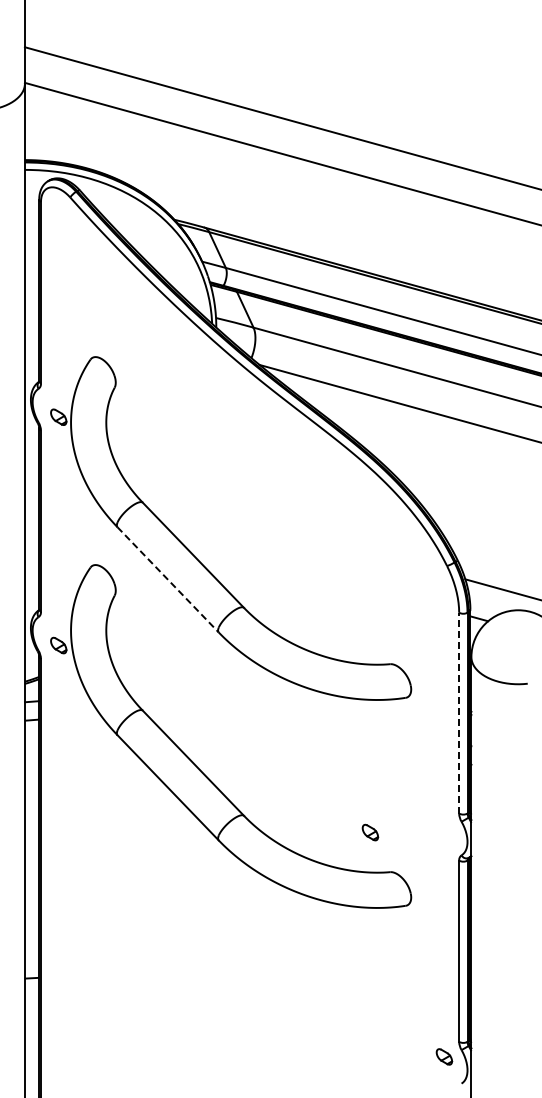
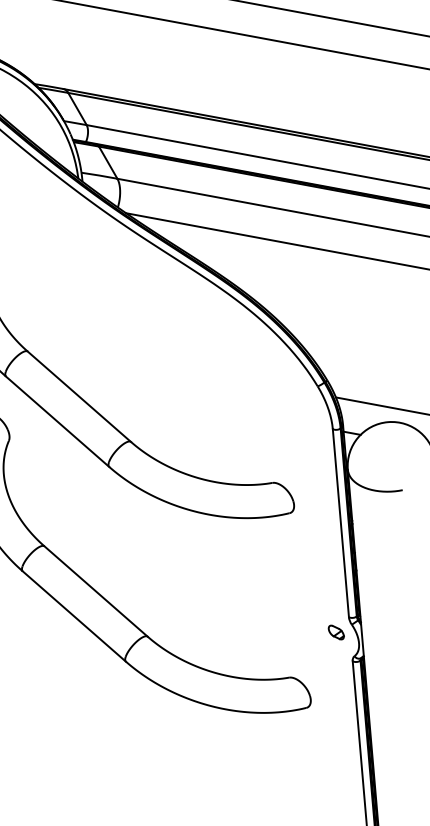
line: (168, 579) -> (57, 421), dashed -> solid
line: (459, 712) -> (341, 522), dashed -> solid
part: (370, 832) -> (336, 632), moved

